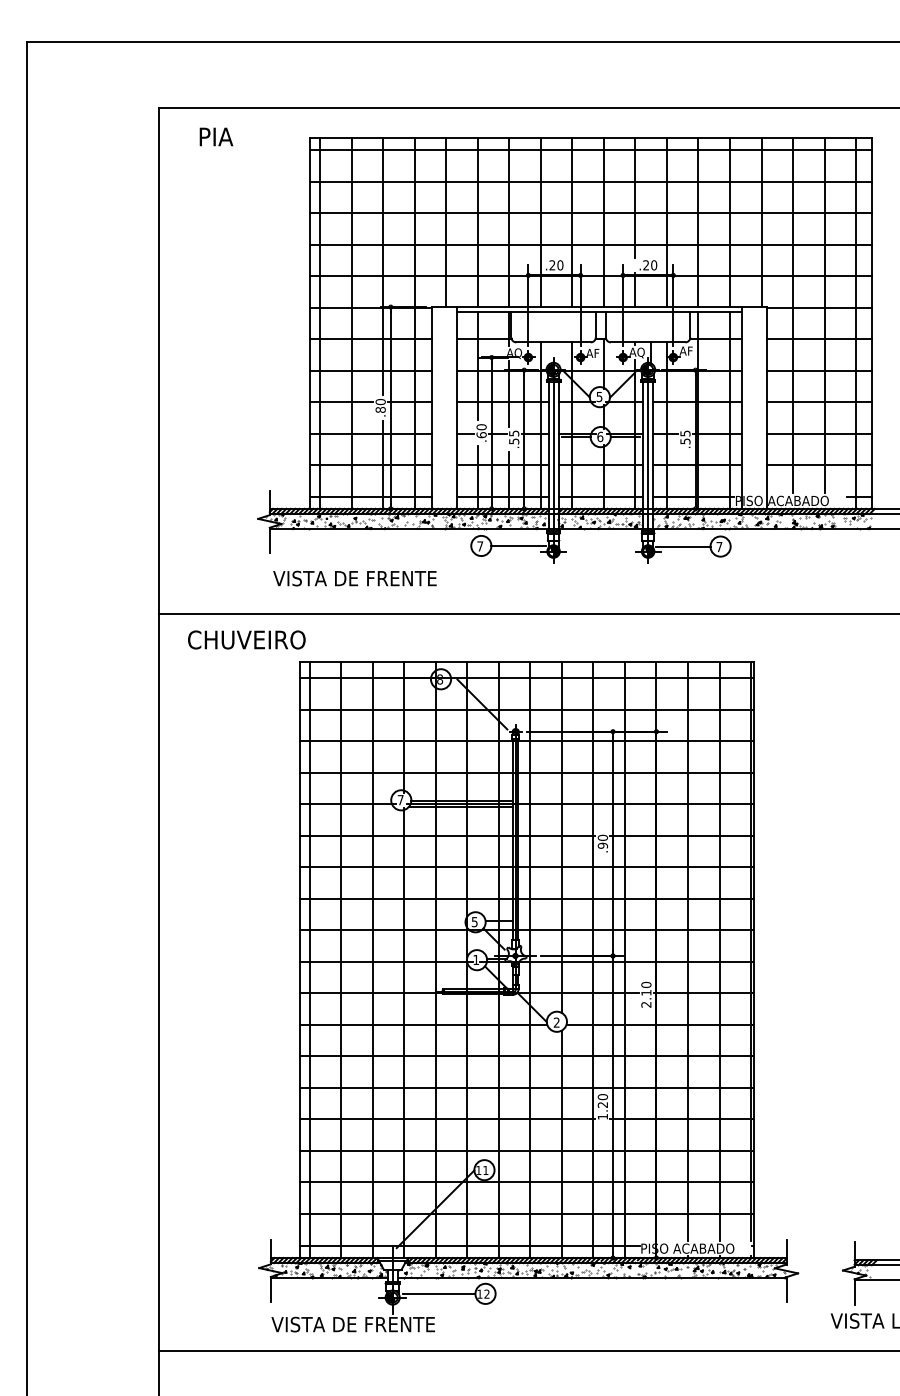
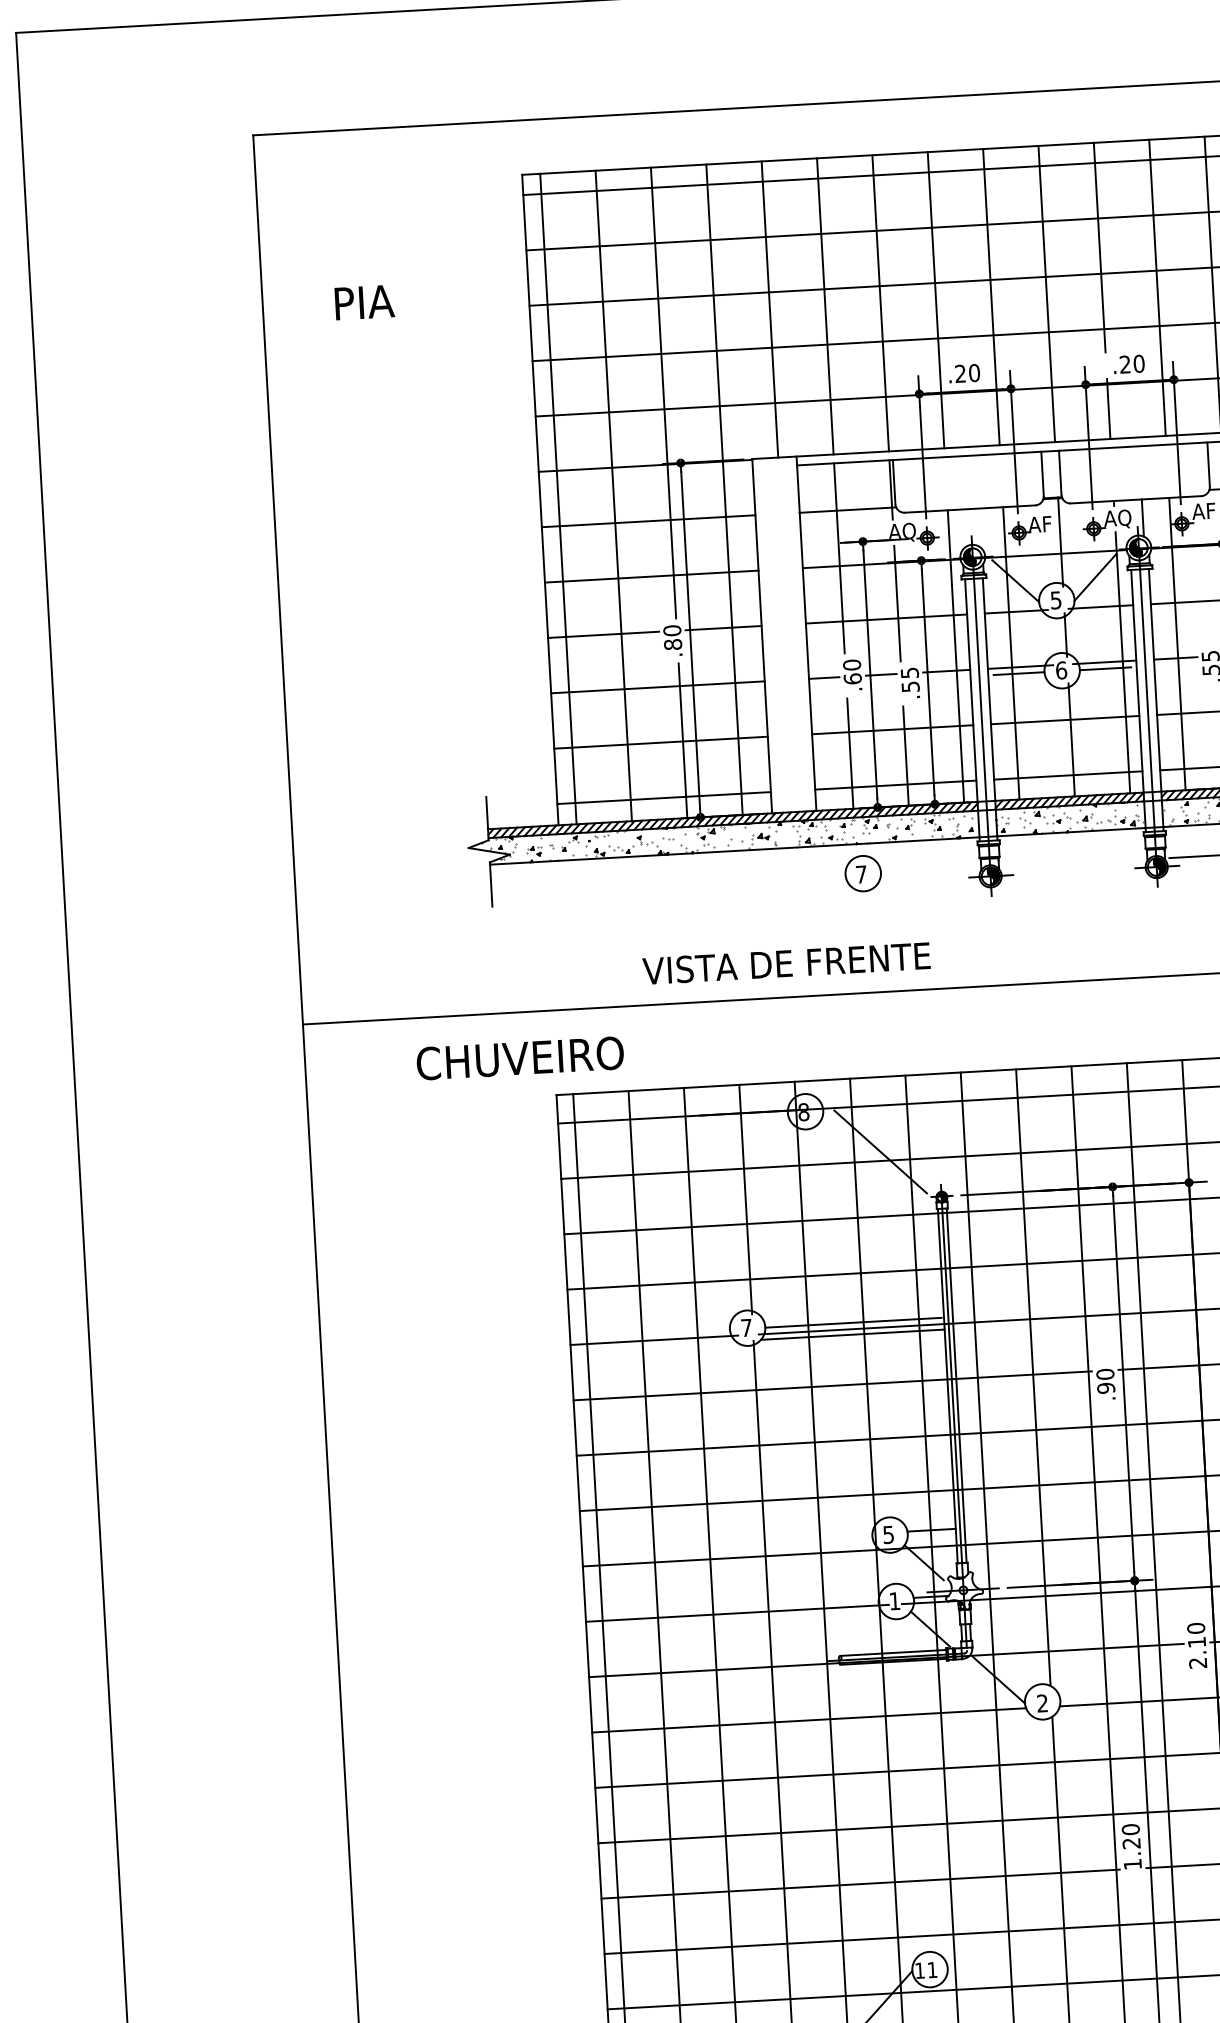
text: (216, 136) -> (364, 301), moved
line: (518, 546) -> (928, 870), removed
text: (354, 578) -> (785, 963), moved
text: (246, 639) -> (519, 1057), moved

